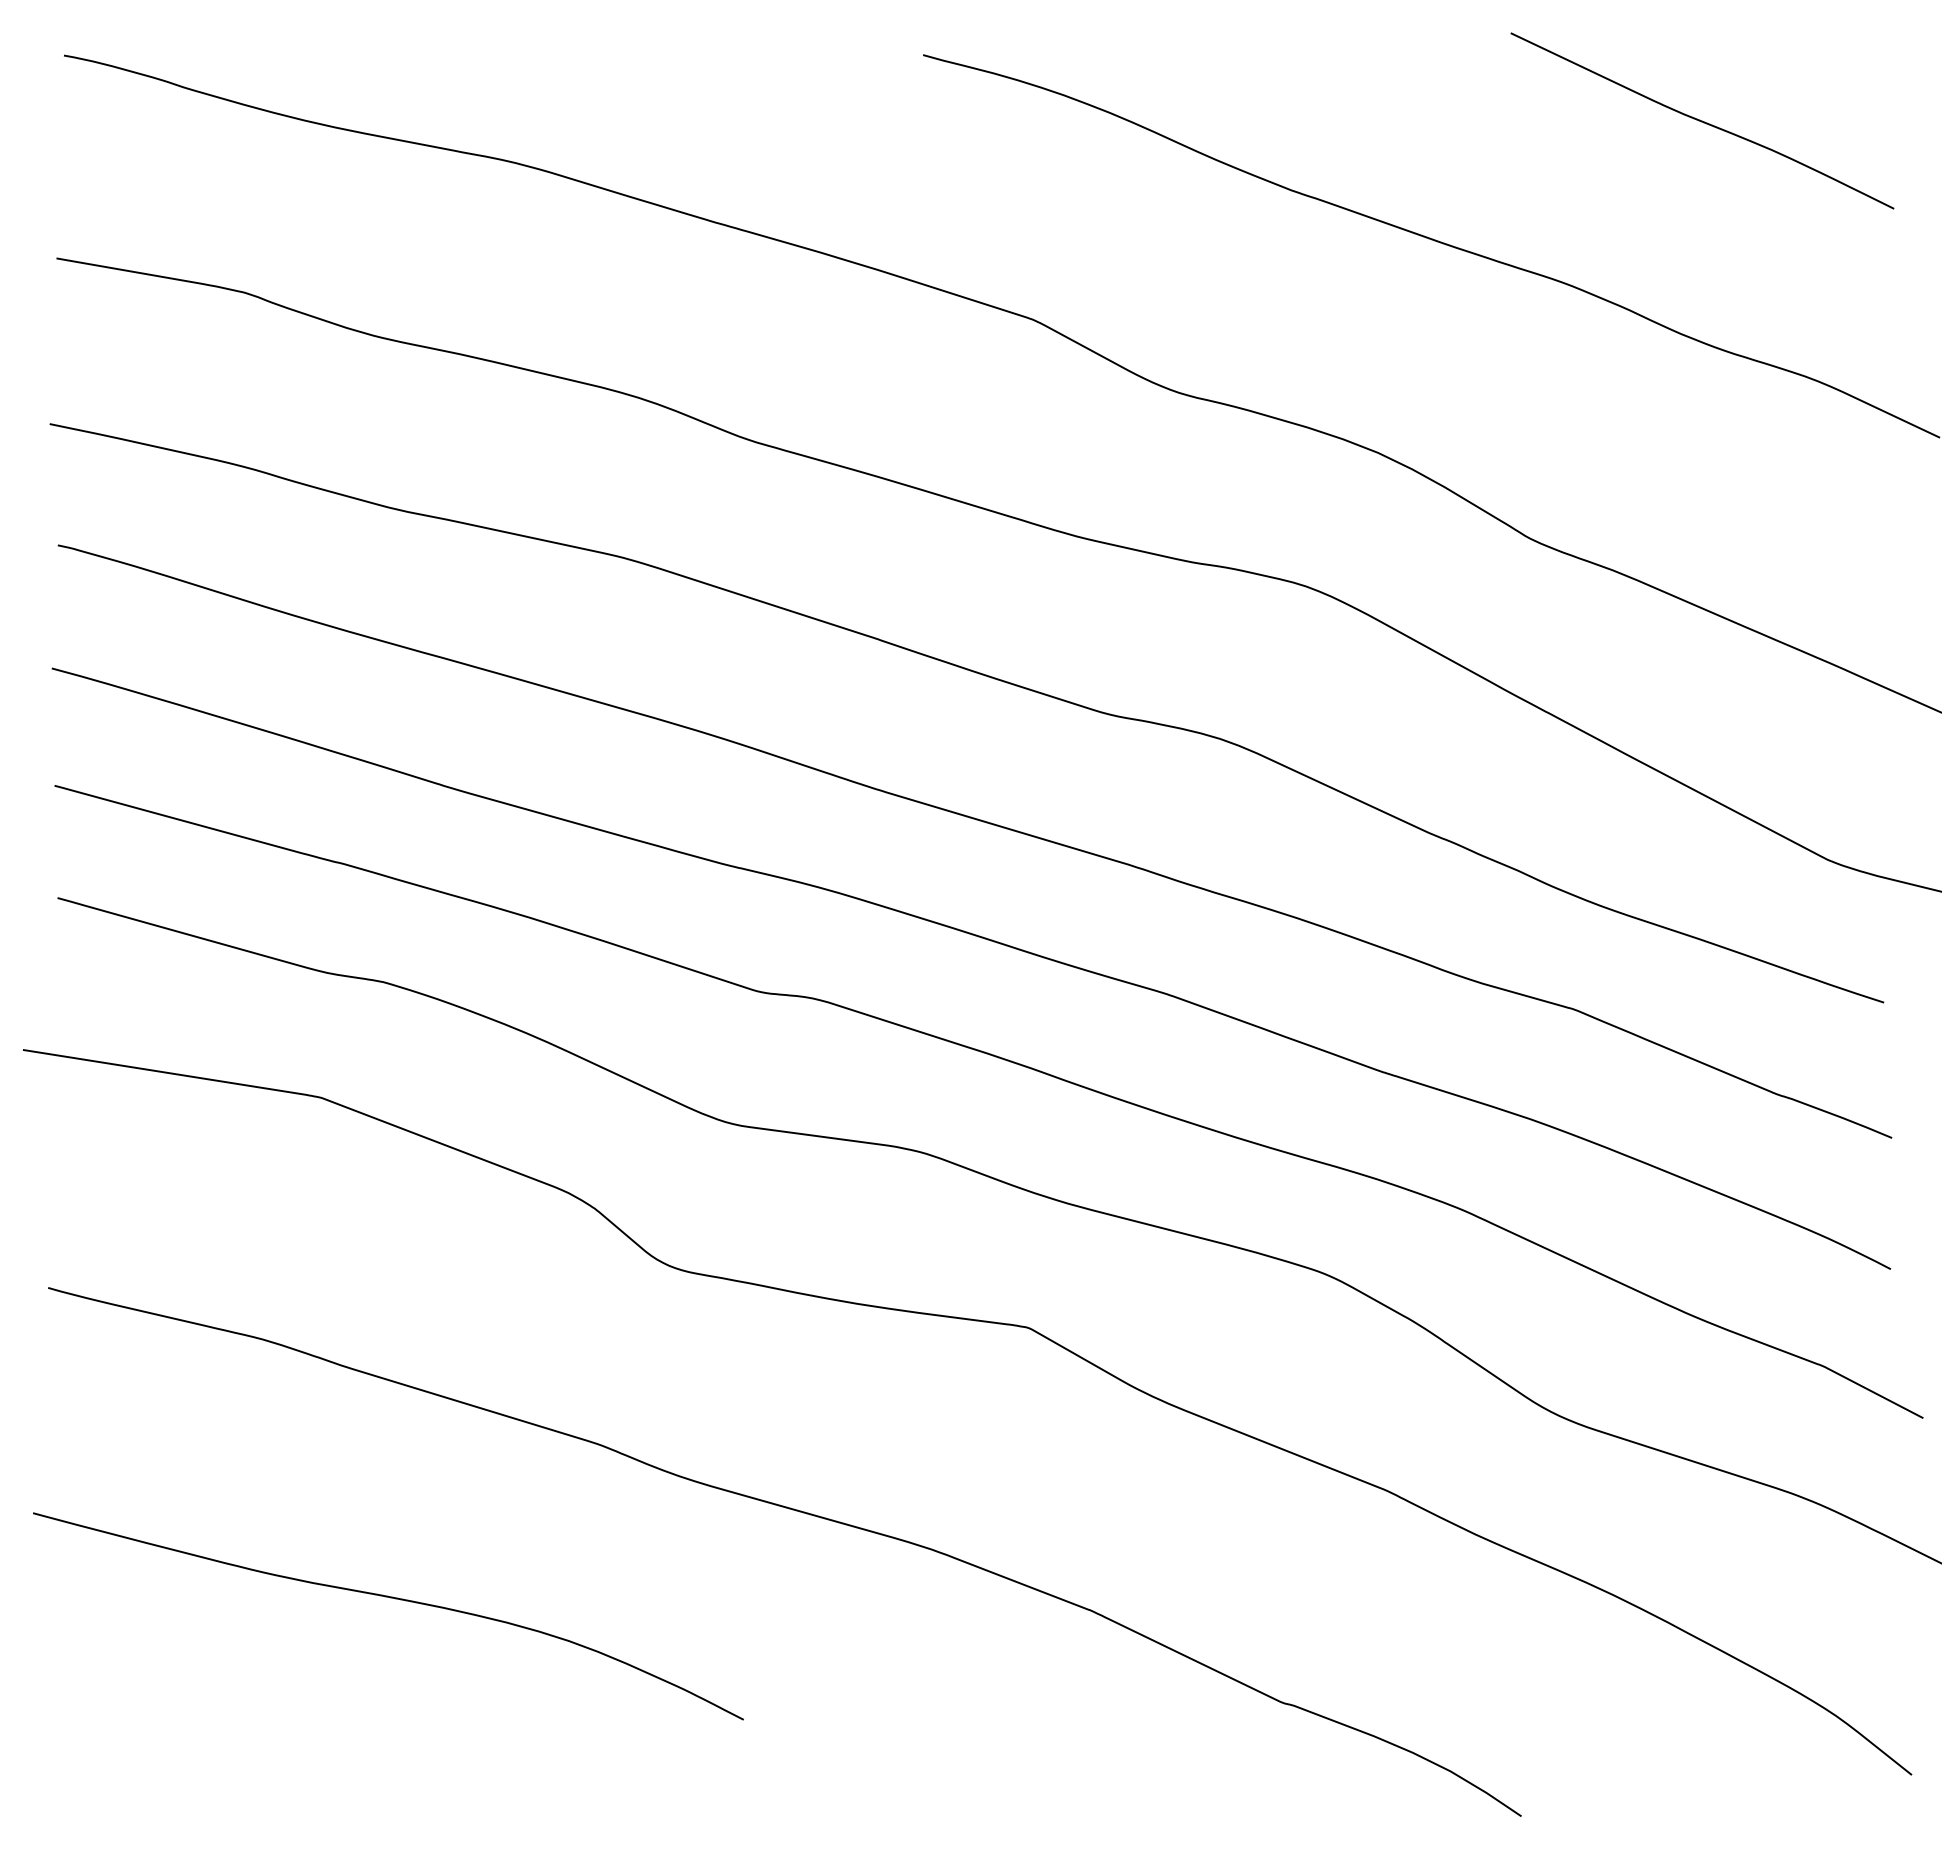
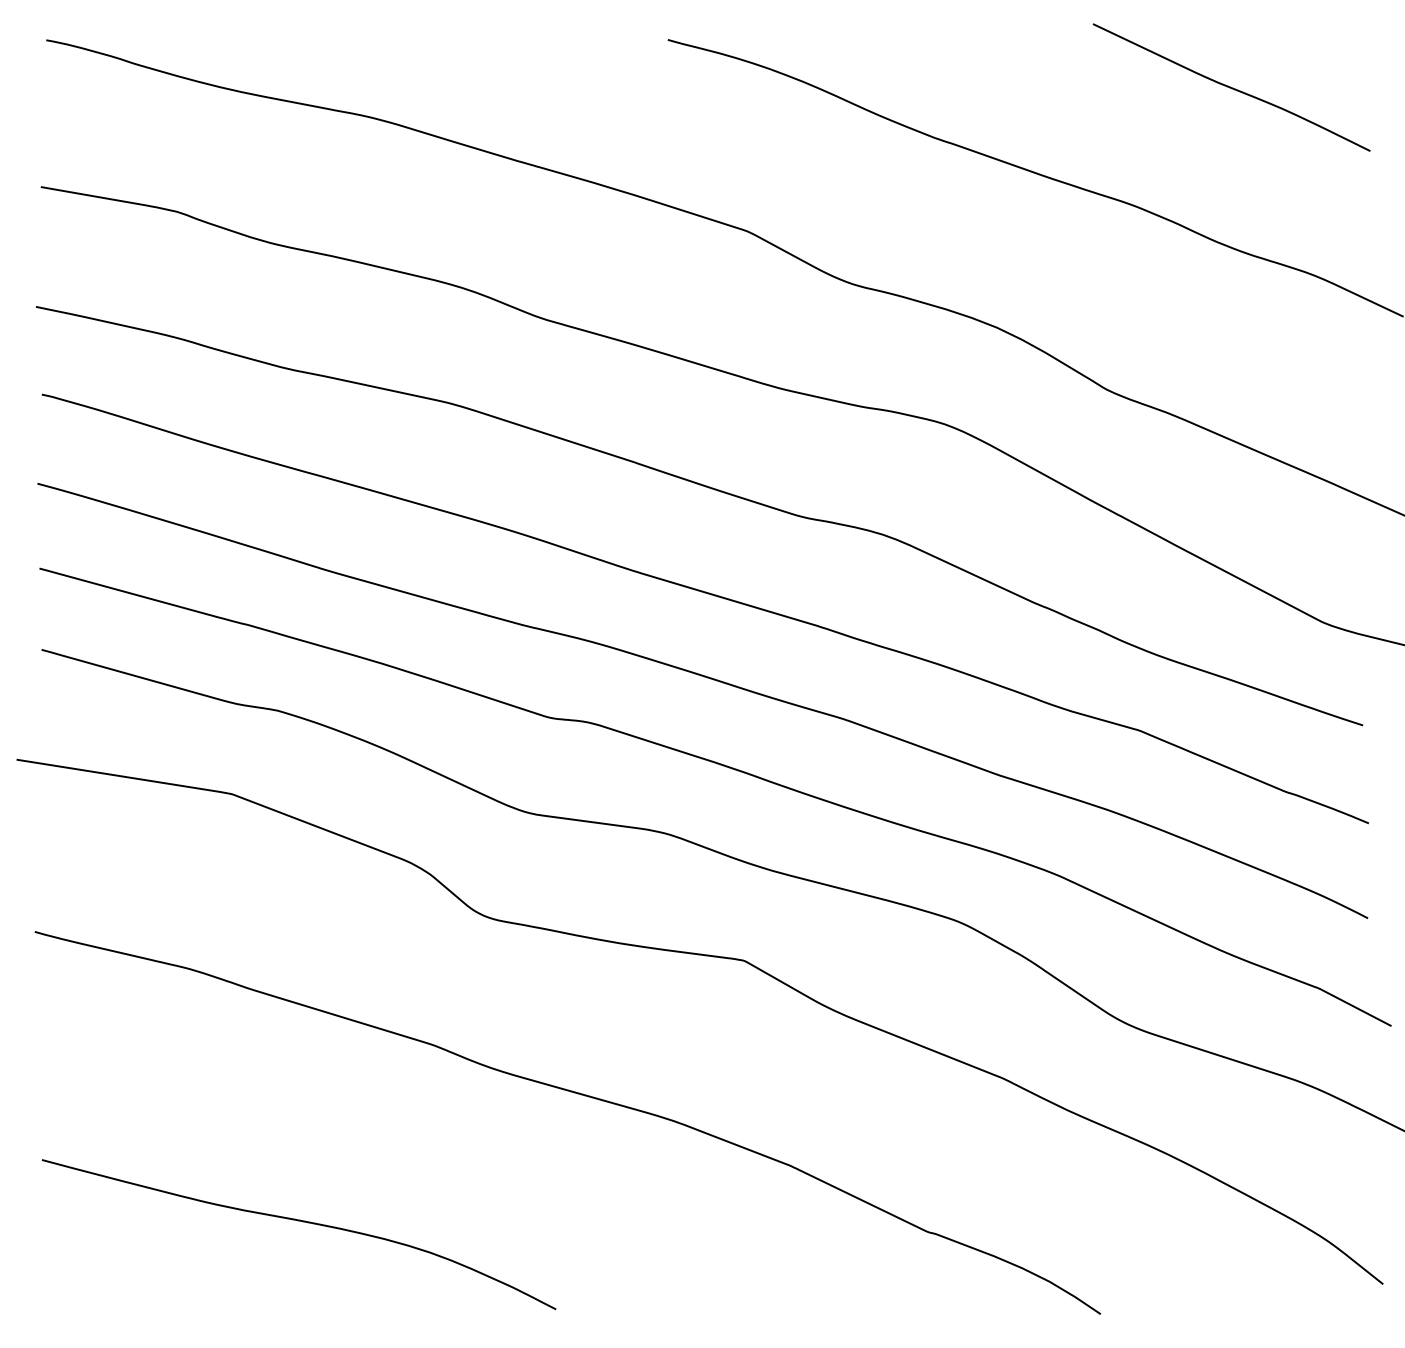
curve: (390, 1598) -> (300, 1221), moved

